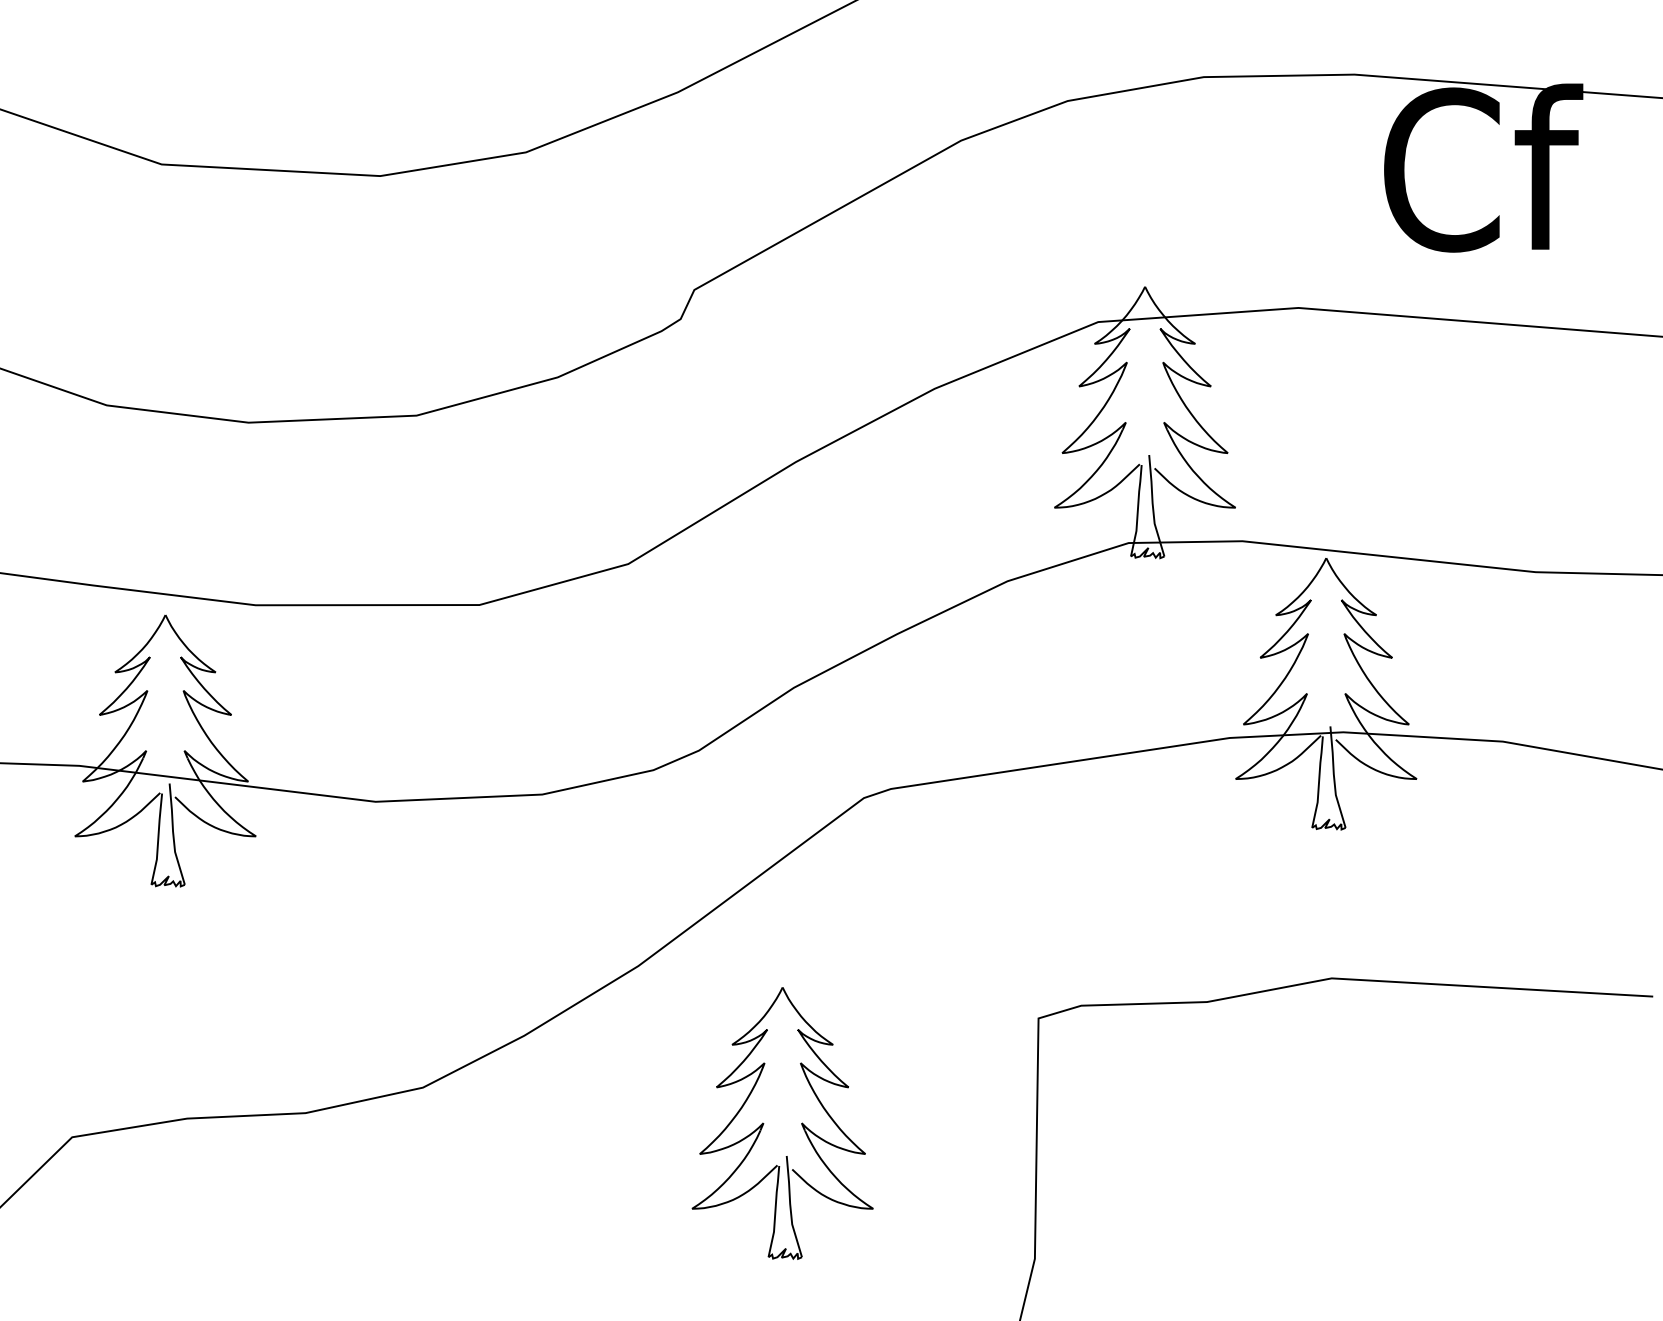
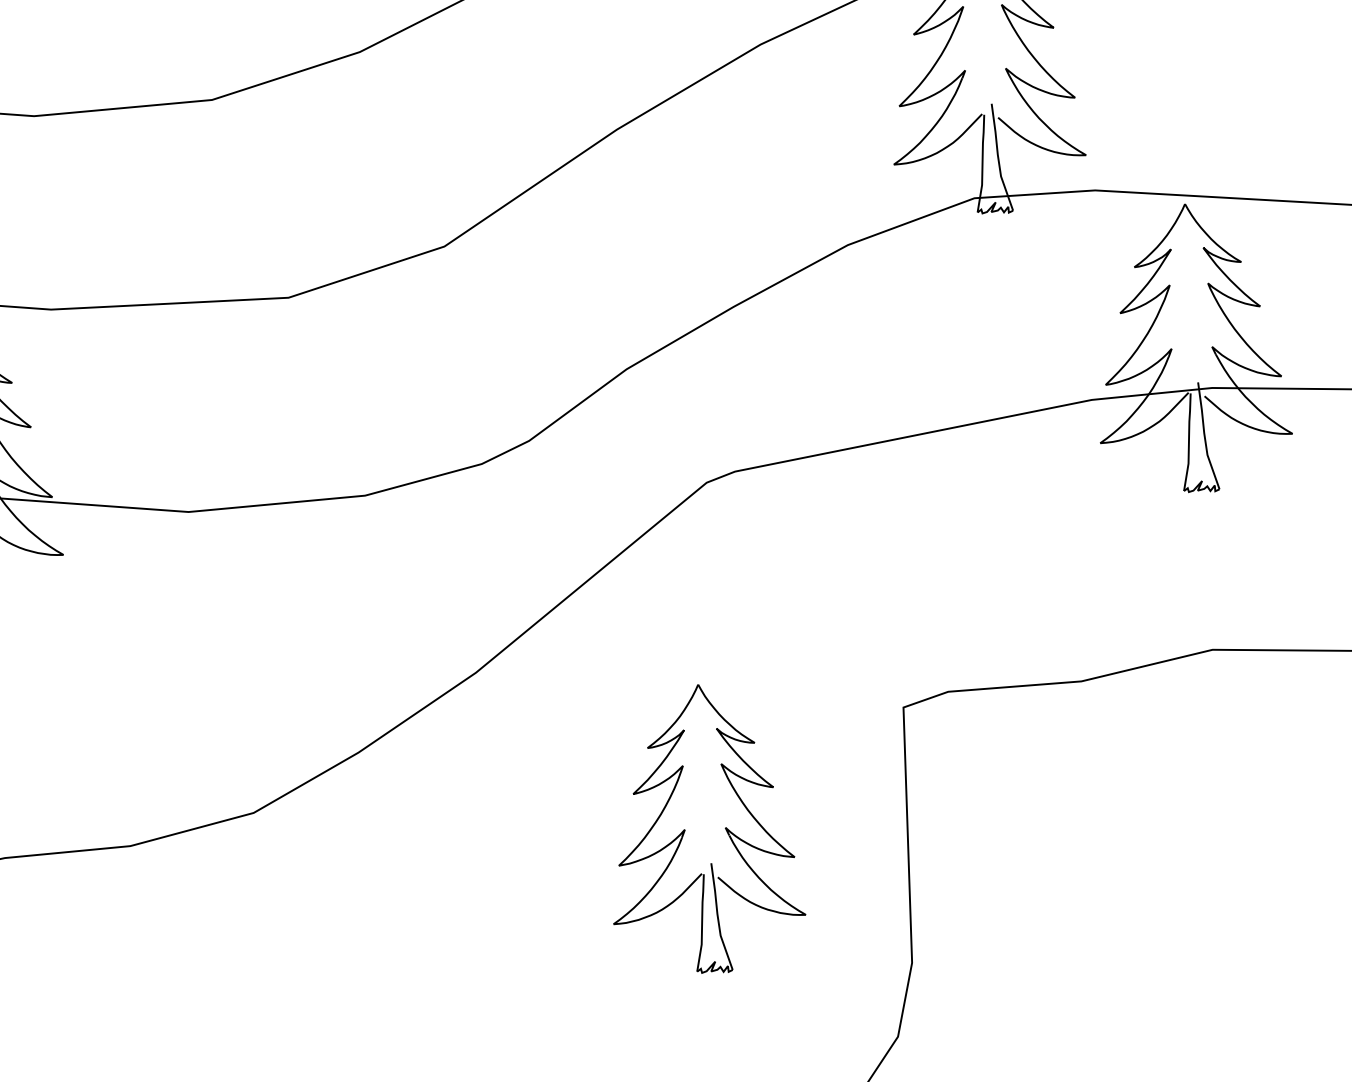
part: (764, 1123) -> (685, 829), moved

